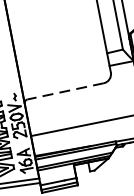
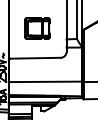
part: (59, 45) -> (37, 28), added
line: (65, 91) -> (35, 58), dashed -> solid

